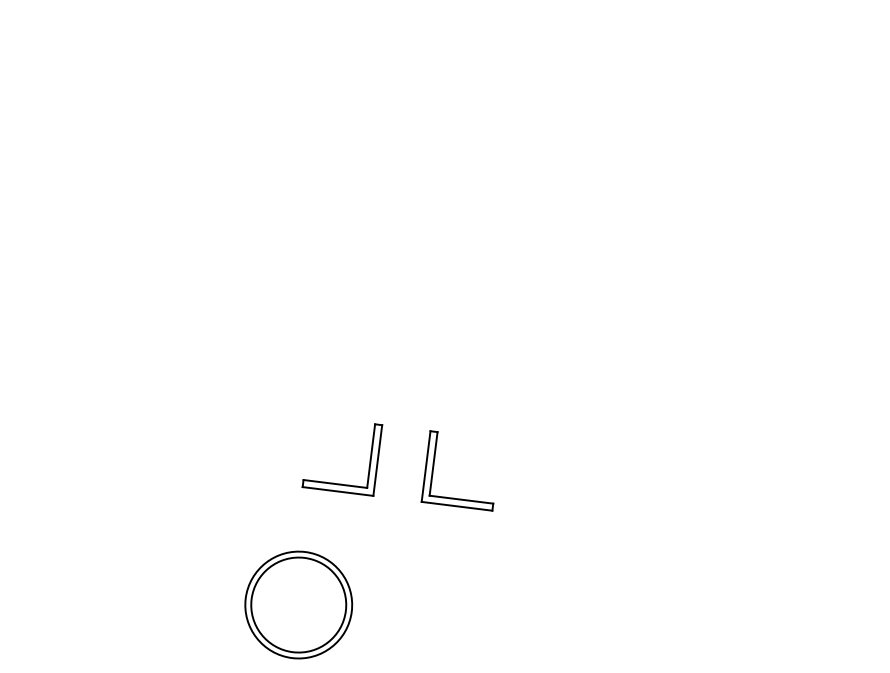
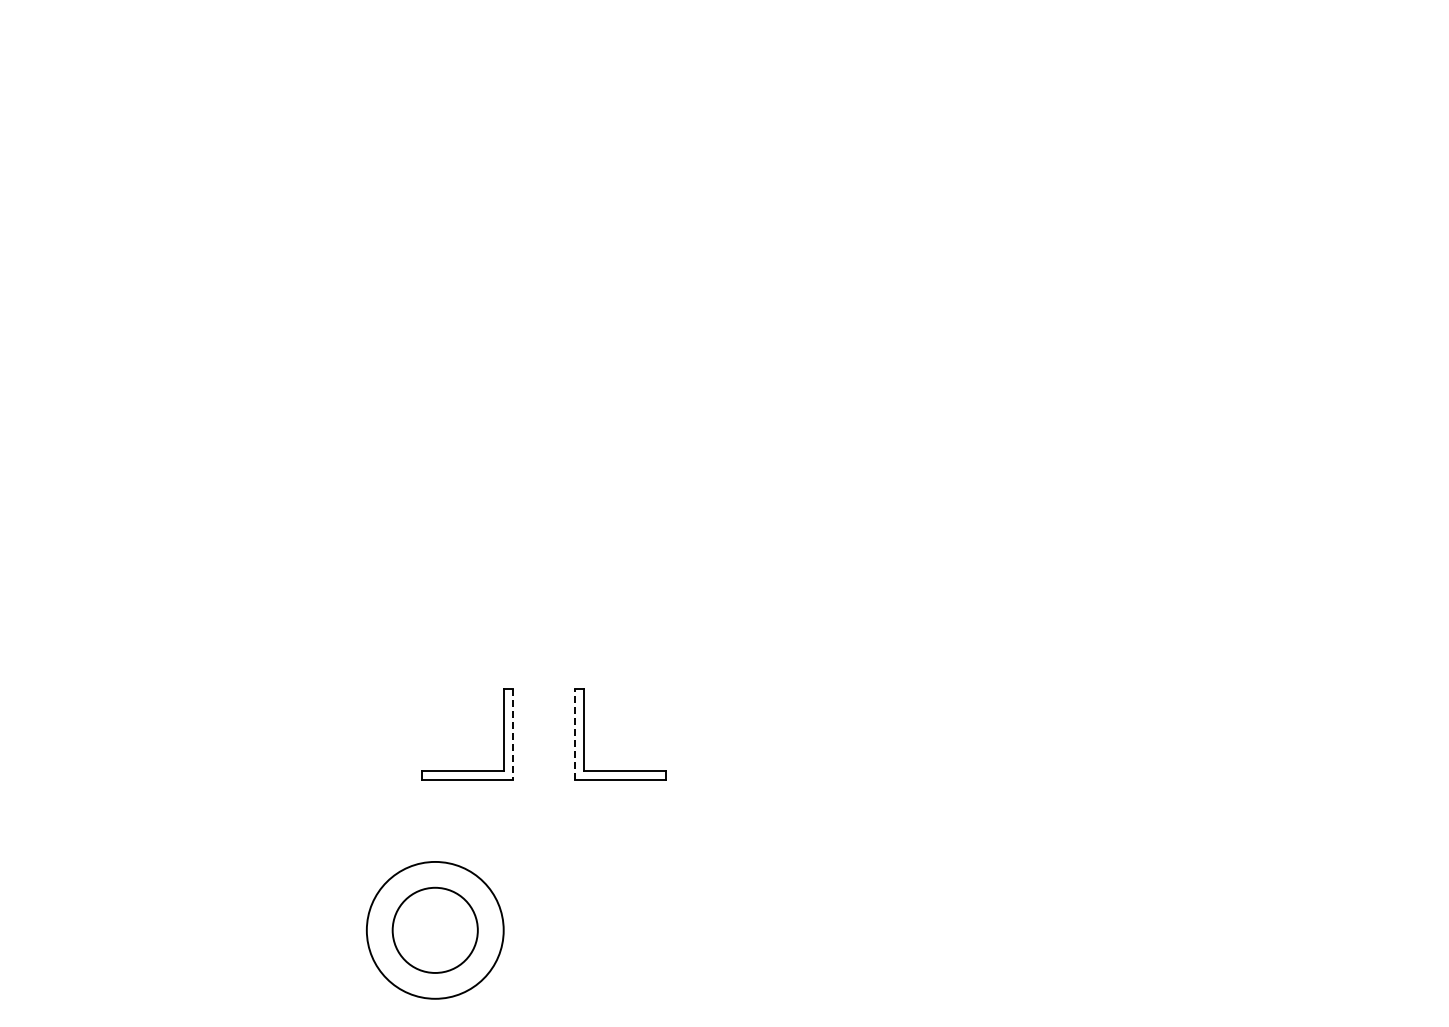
line: (377, 460) -> (512, 734), solid -> dashed
line: (426, 466) -> (575, 734), solid -> dashed
circle: (298, 605) -> (435, 930), size x0.7

